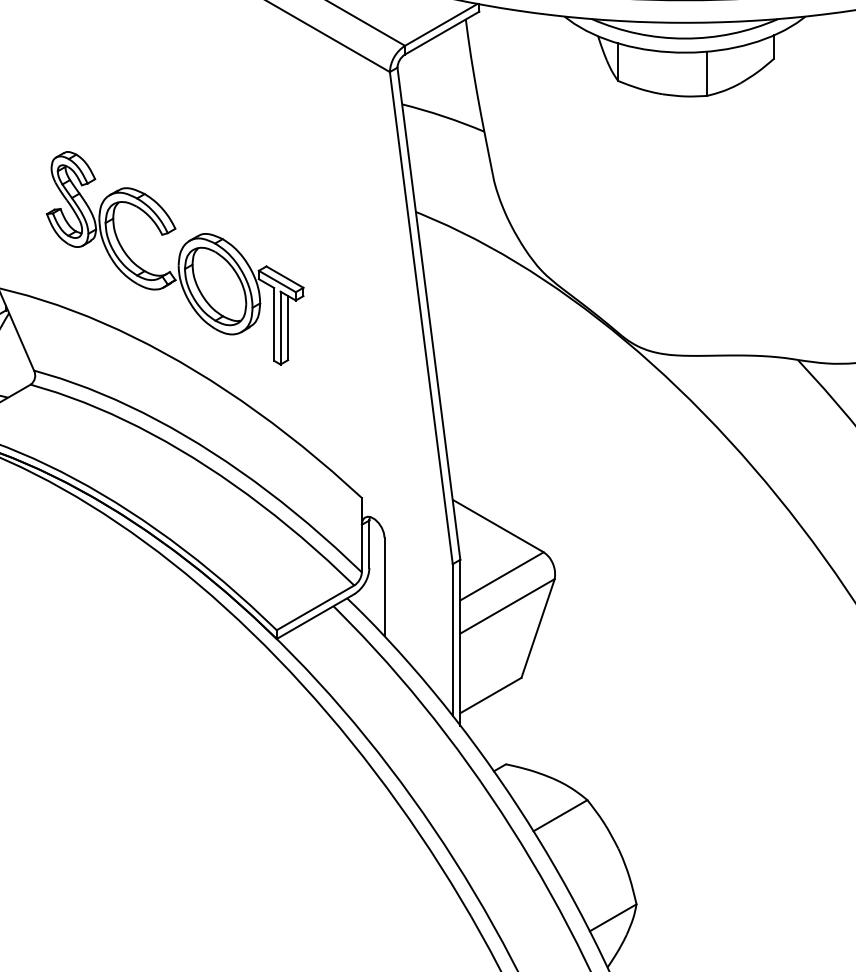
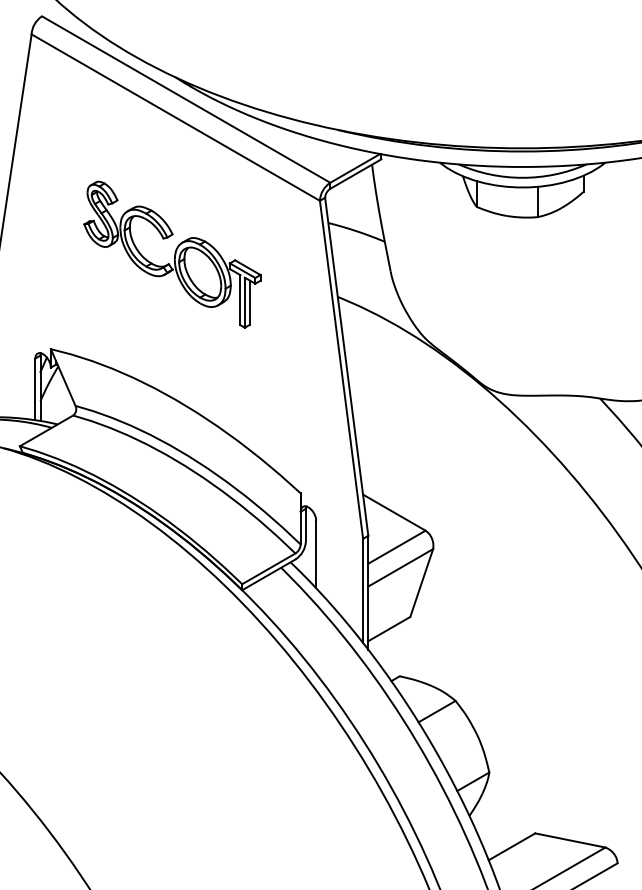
part: (175, 257) -> (172, 254), moved

